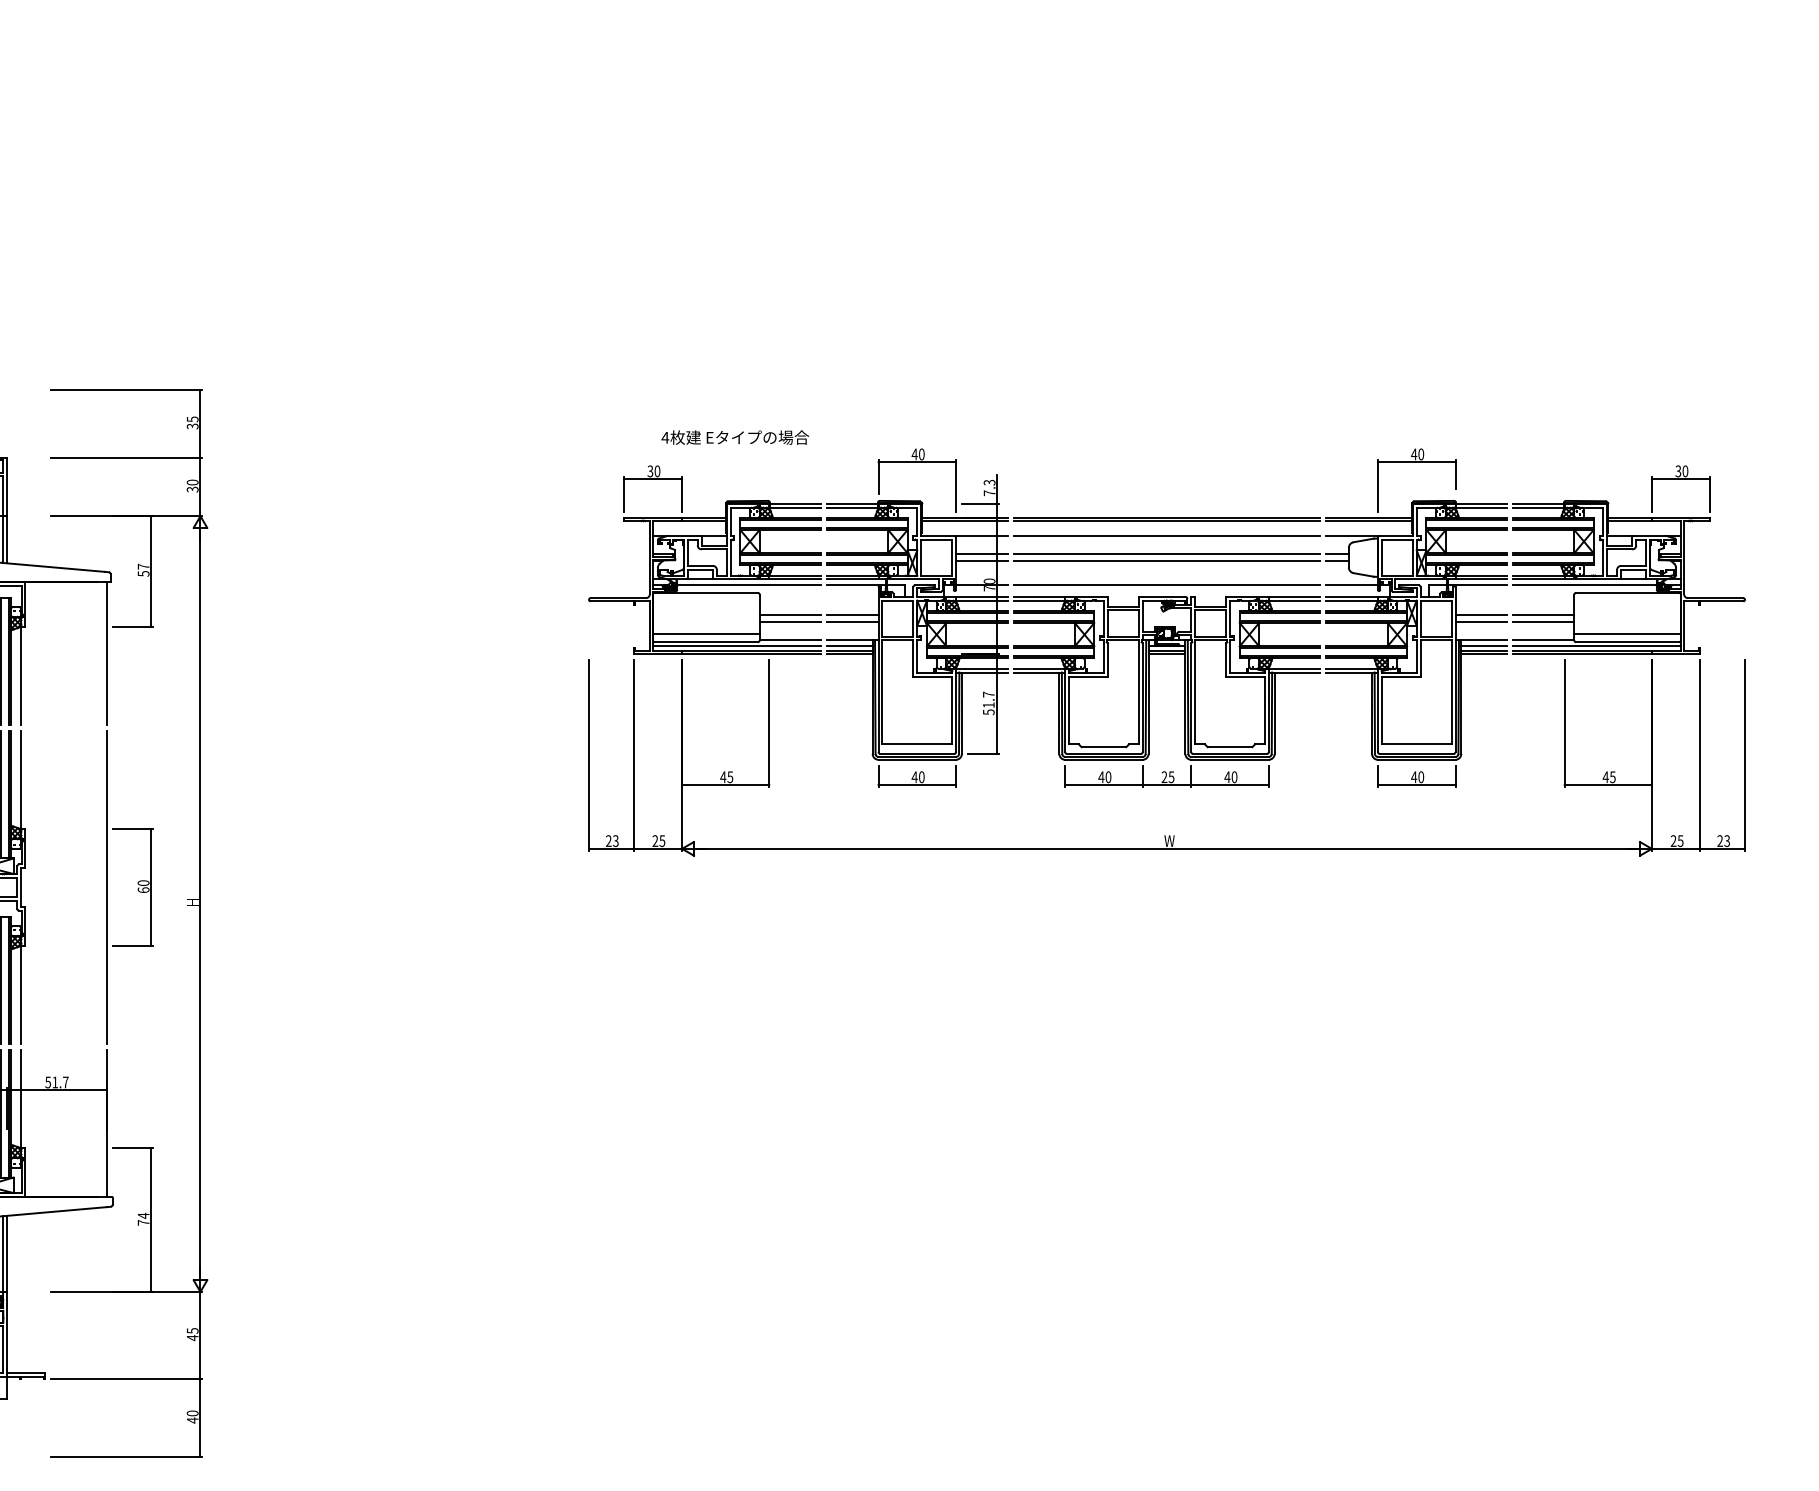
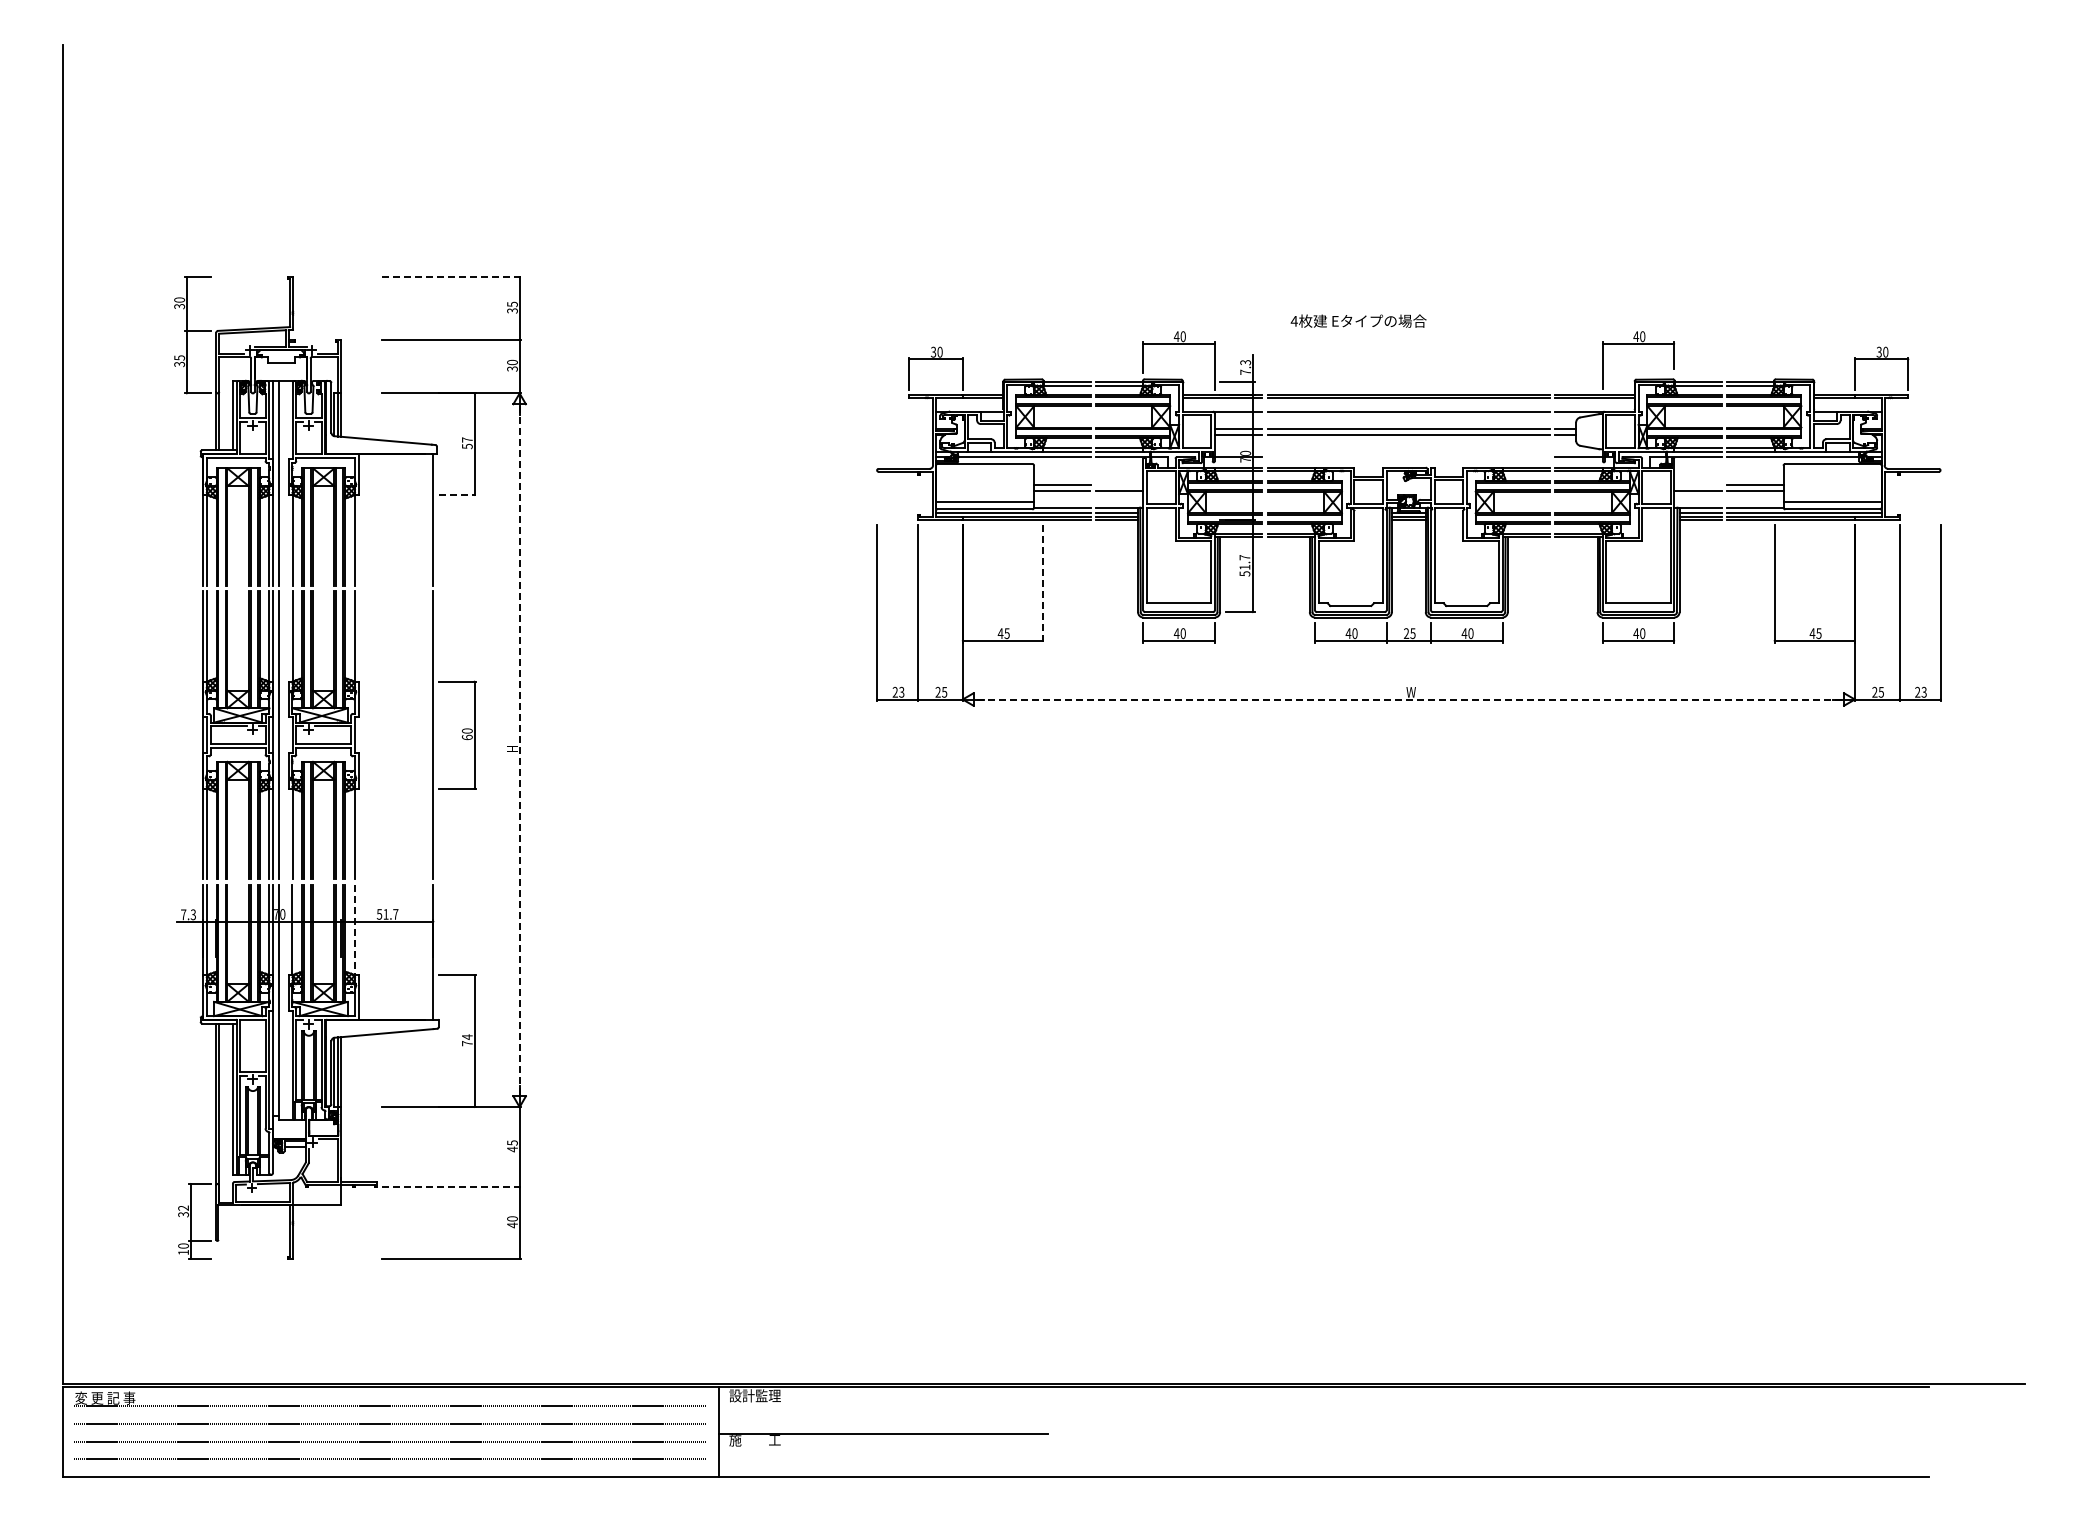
line: (126, 390) -> (451, 277), solid -> dashed
text: (735, 436) -> (1358, 320), moved
line: (1166, 584) -> (1408, 456), removed
line: (852, 615) -> (1119, 484), removed
line: (1480, 615) -> (1697, 484), removed
line: (132, 627) -> (457, 495), solid -> dashed
line: (769, 722) -> (1043, 583), solid -> dashed
line: (1166, 848) -> (1408, 699), solid -> dashed
line: (200, 904) -> (519, 750), solid -> dashed
line: (20, 1099) -> (354, 930), solid -> dashed
line: (126, 1379) -> (451, 1187), solid -> dashed

